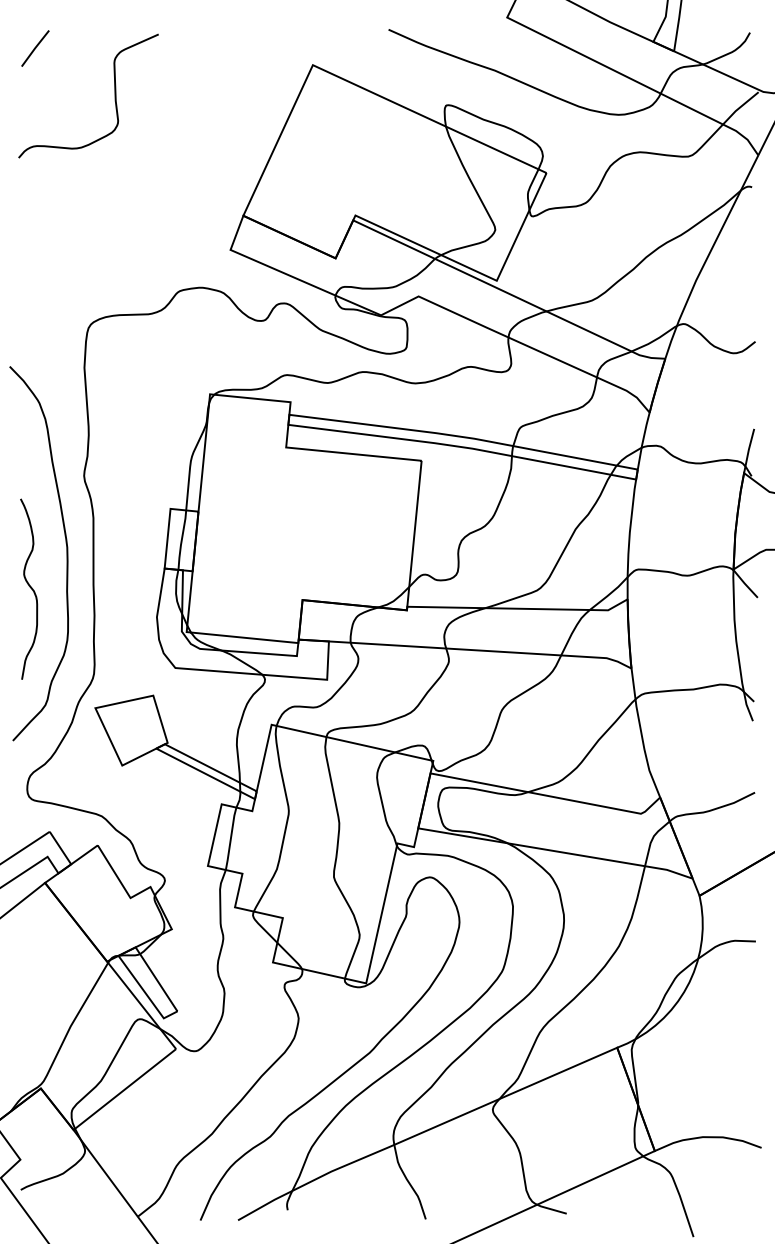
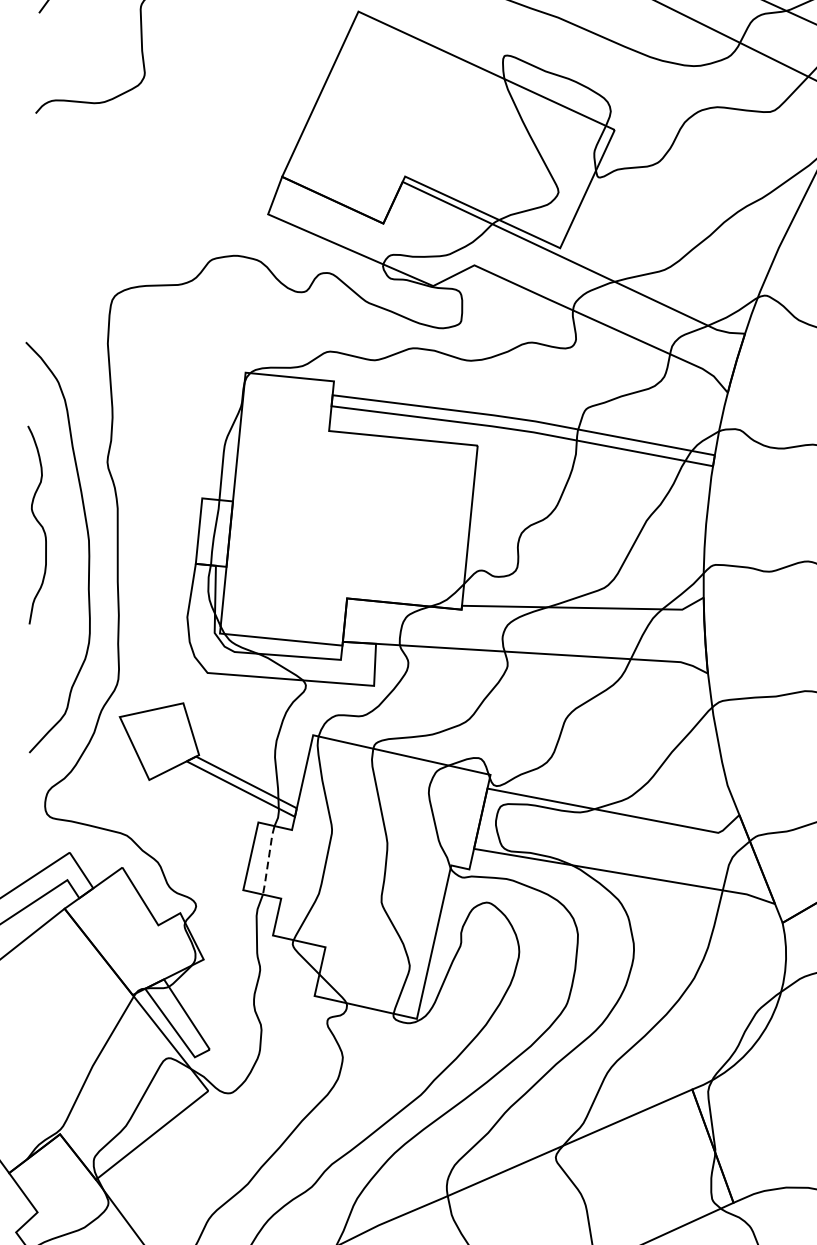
curve: (29, 587) -> (37, 523), moved
line: (230, 838) -> (268, 859), solid -> dashed

